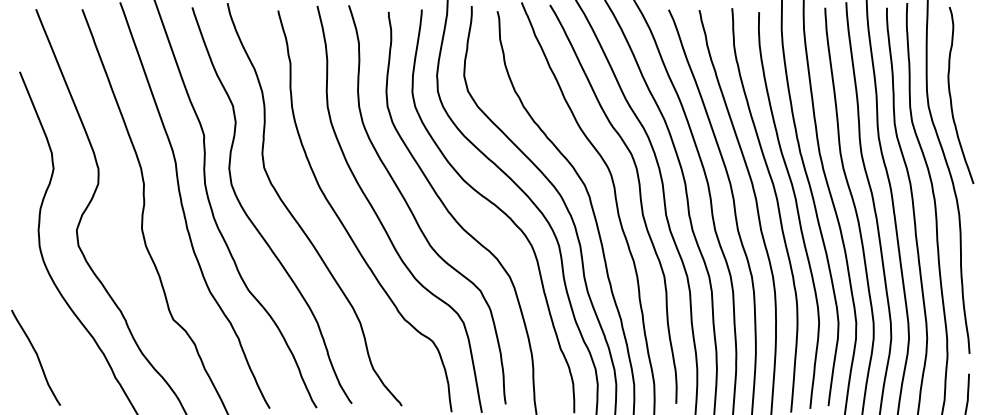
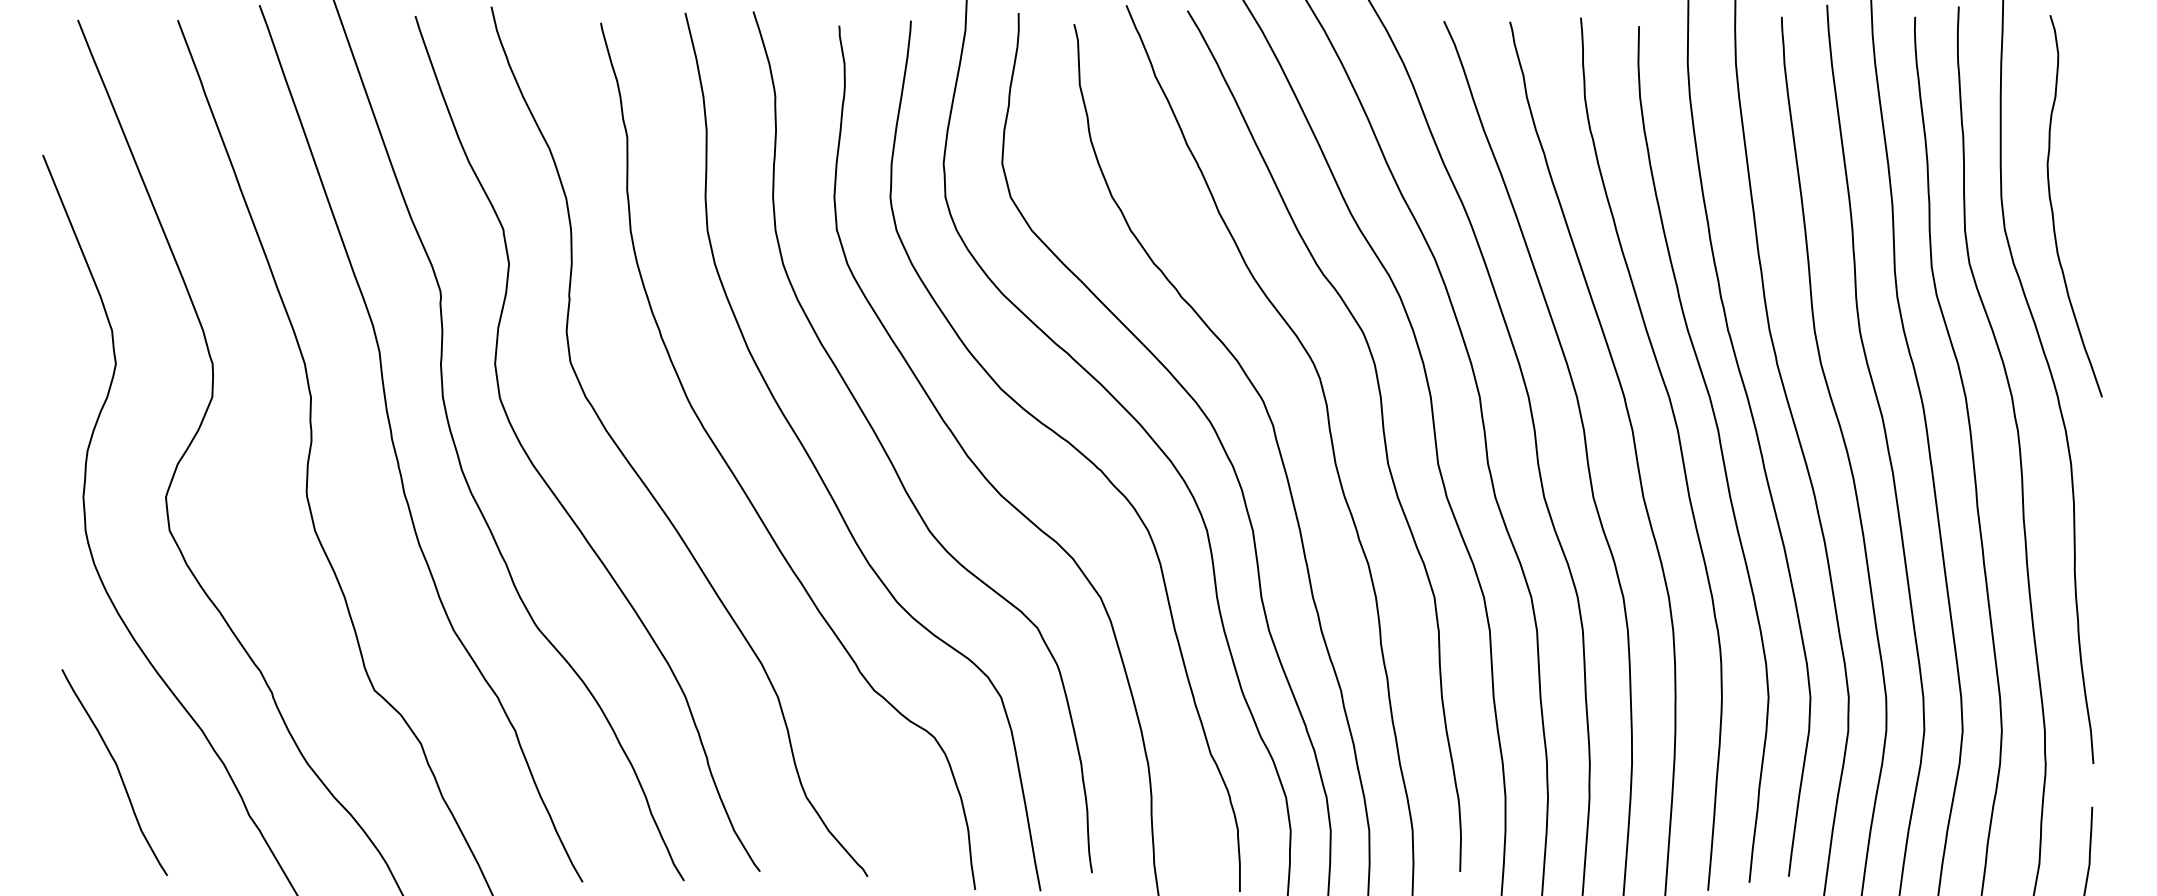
curve: (36, 356) -> (115, 769), moved

